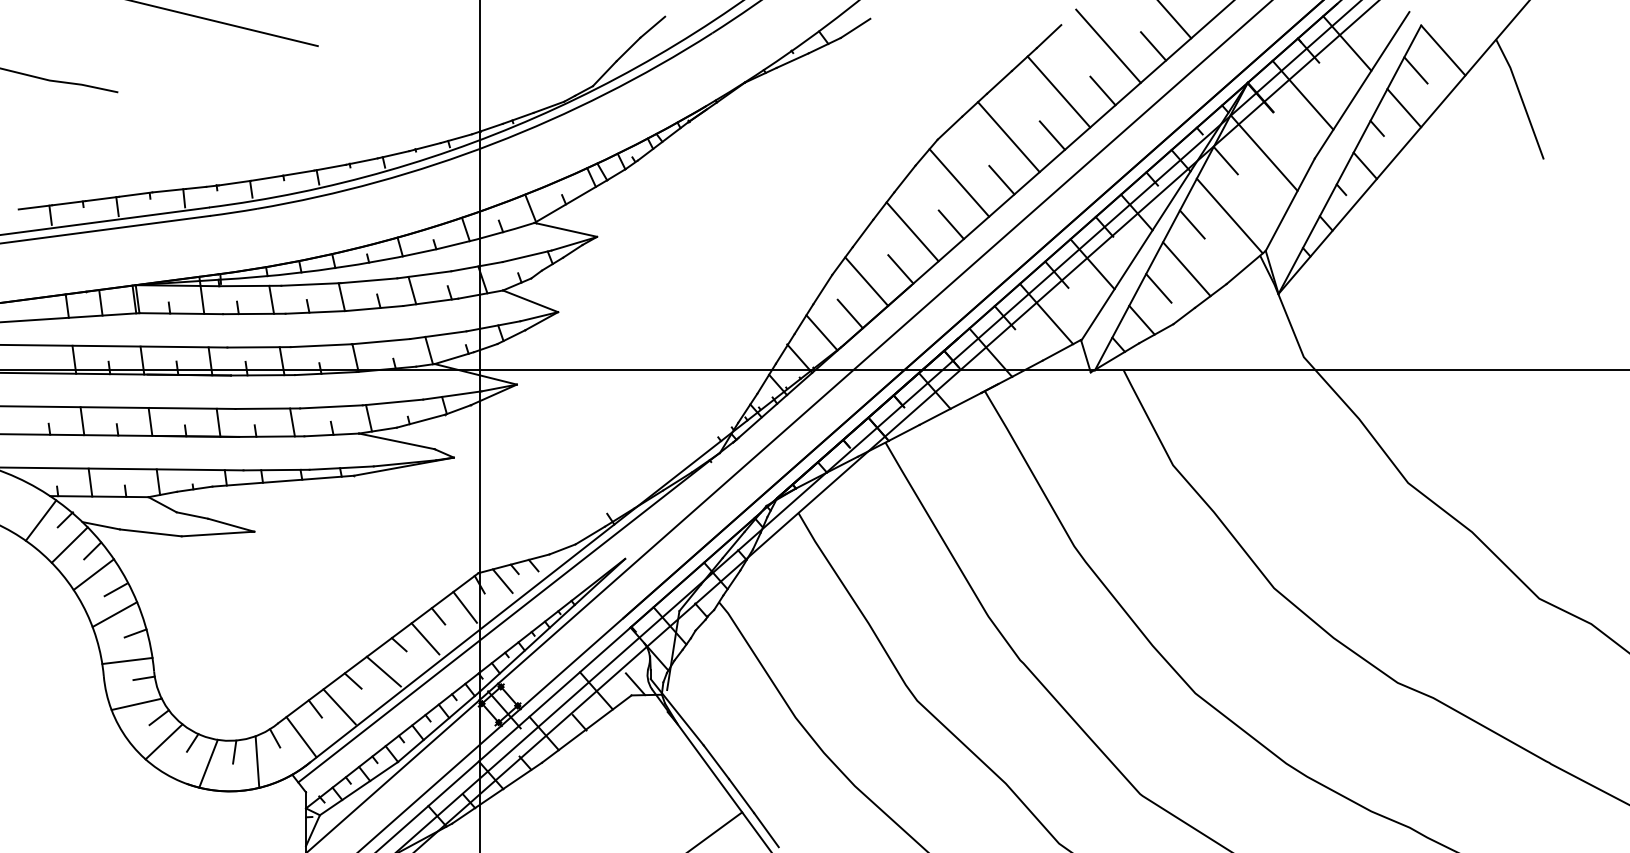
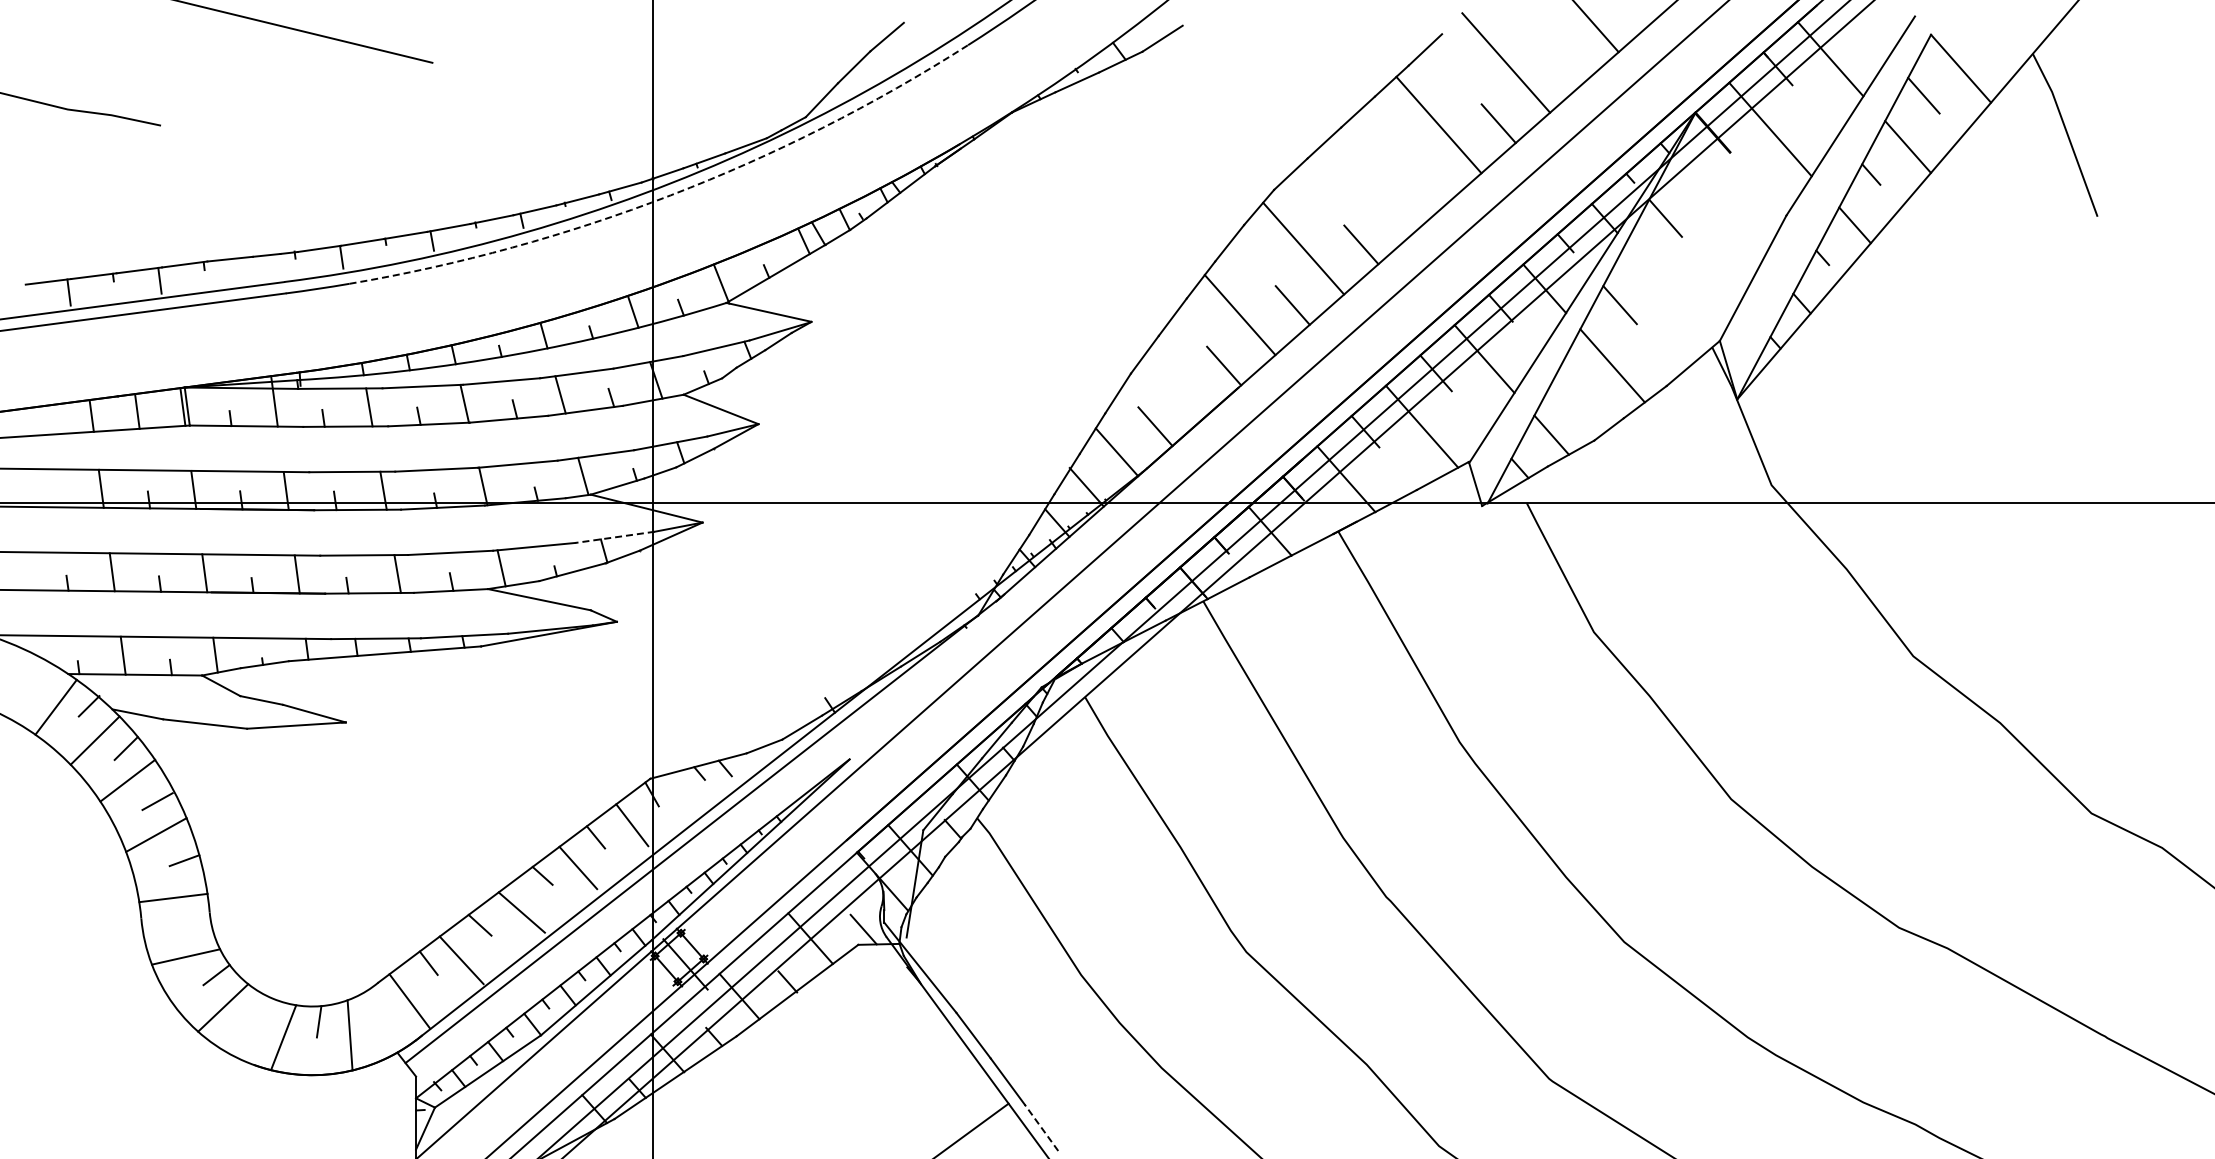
line: (1153, 45) -> (1567, 62), removed
line: (1052, 135) -> (1430, 184), removed
line: (1008, 136) -> (1370, 185), removed
arc: (493, 143) -> (670, 195), solid -> dashed
line: (1264, 152) -> (1717, 207), removed
line: (184, 198) -> (250, 269), removed
line: (1229, 215) -> (1670, 293), removed
line: (866, 281) -> (1177, 382), removed
line: (1158, 288) -> (1574, 391), removed
line: (452, 395) -> (614, 537), solid -> dashed
line: (502, 581) -> (682, 789), removed
line: (143, 678) -> (195, 921), removed
line: (274, 737) -> (373, 1002), removed
line: (192, 743) -> (261, 1009), removed
line: (766, 829) -> (1041, 1127), solid -> dashed

